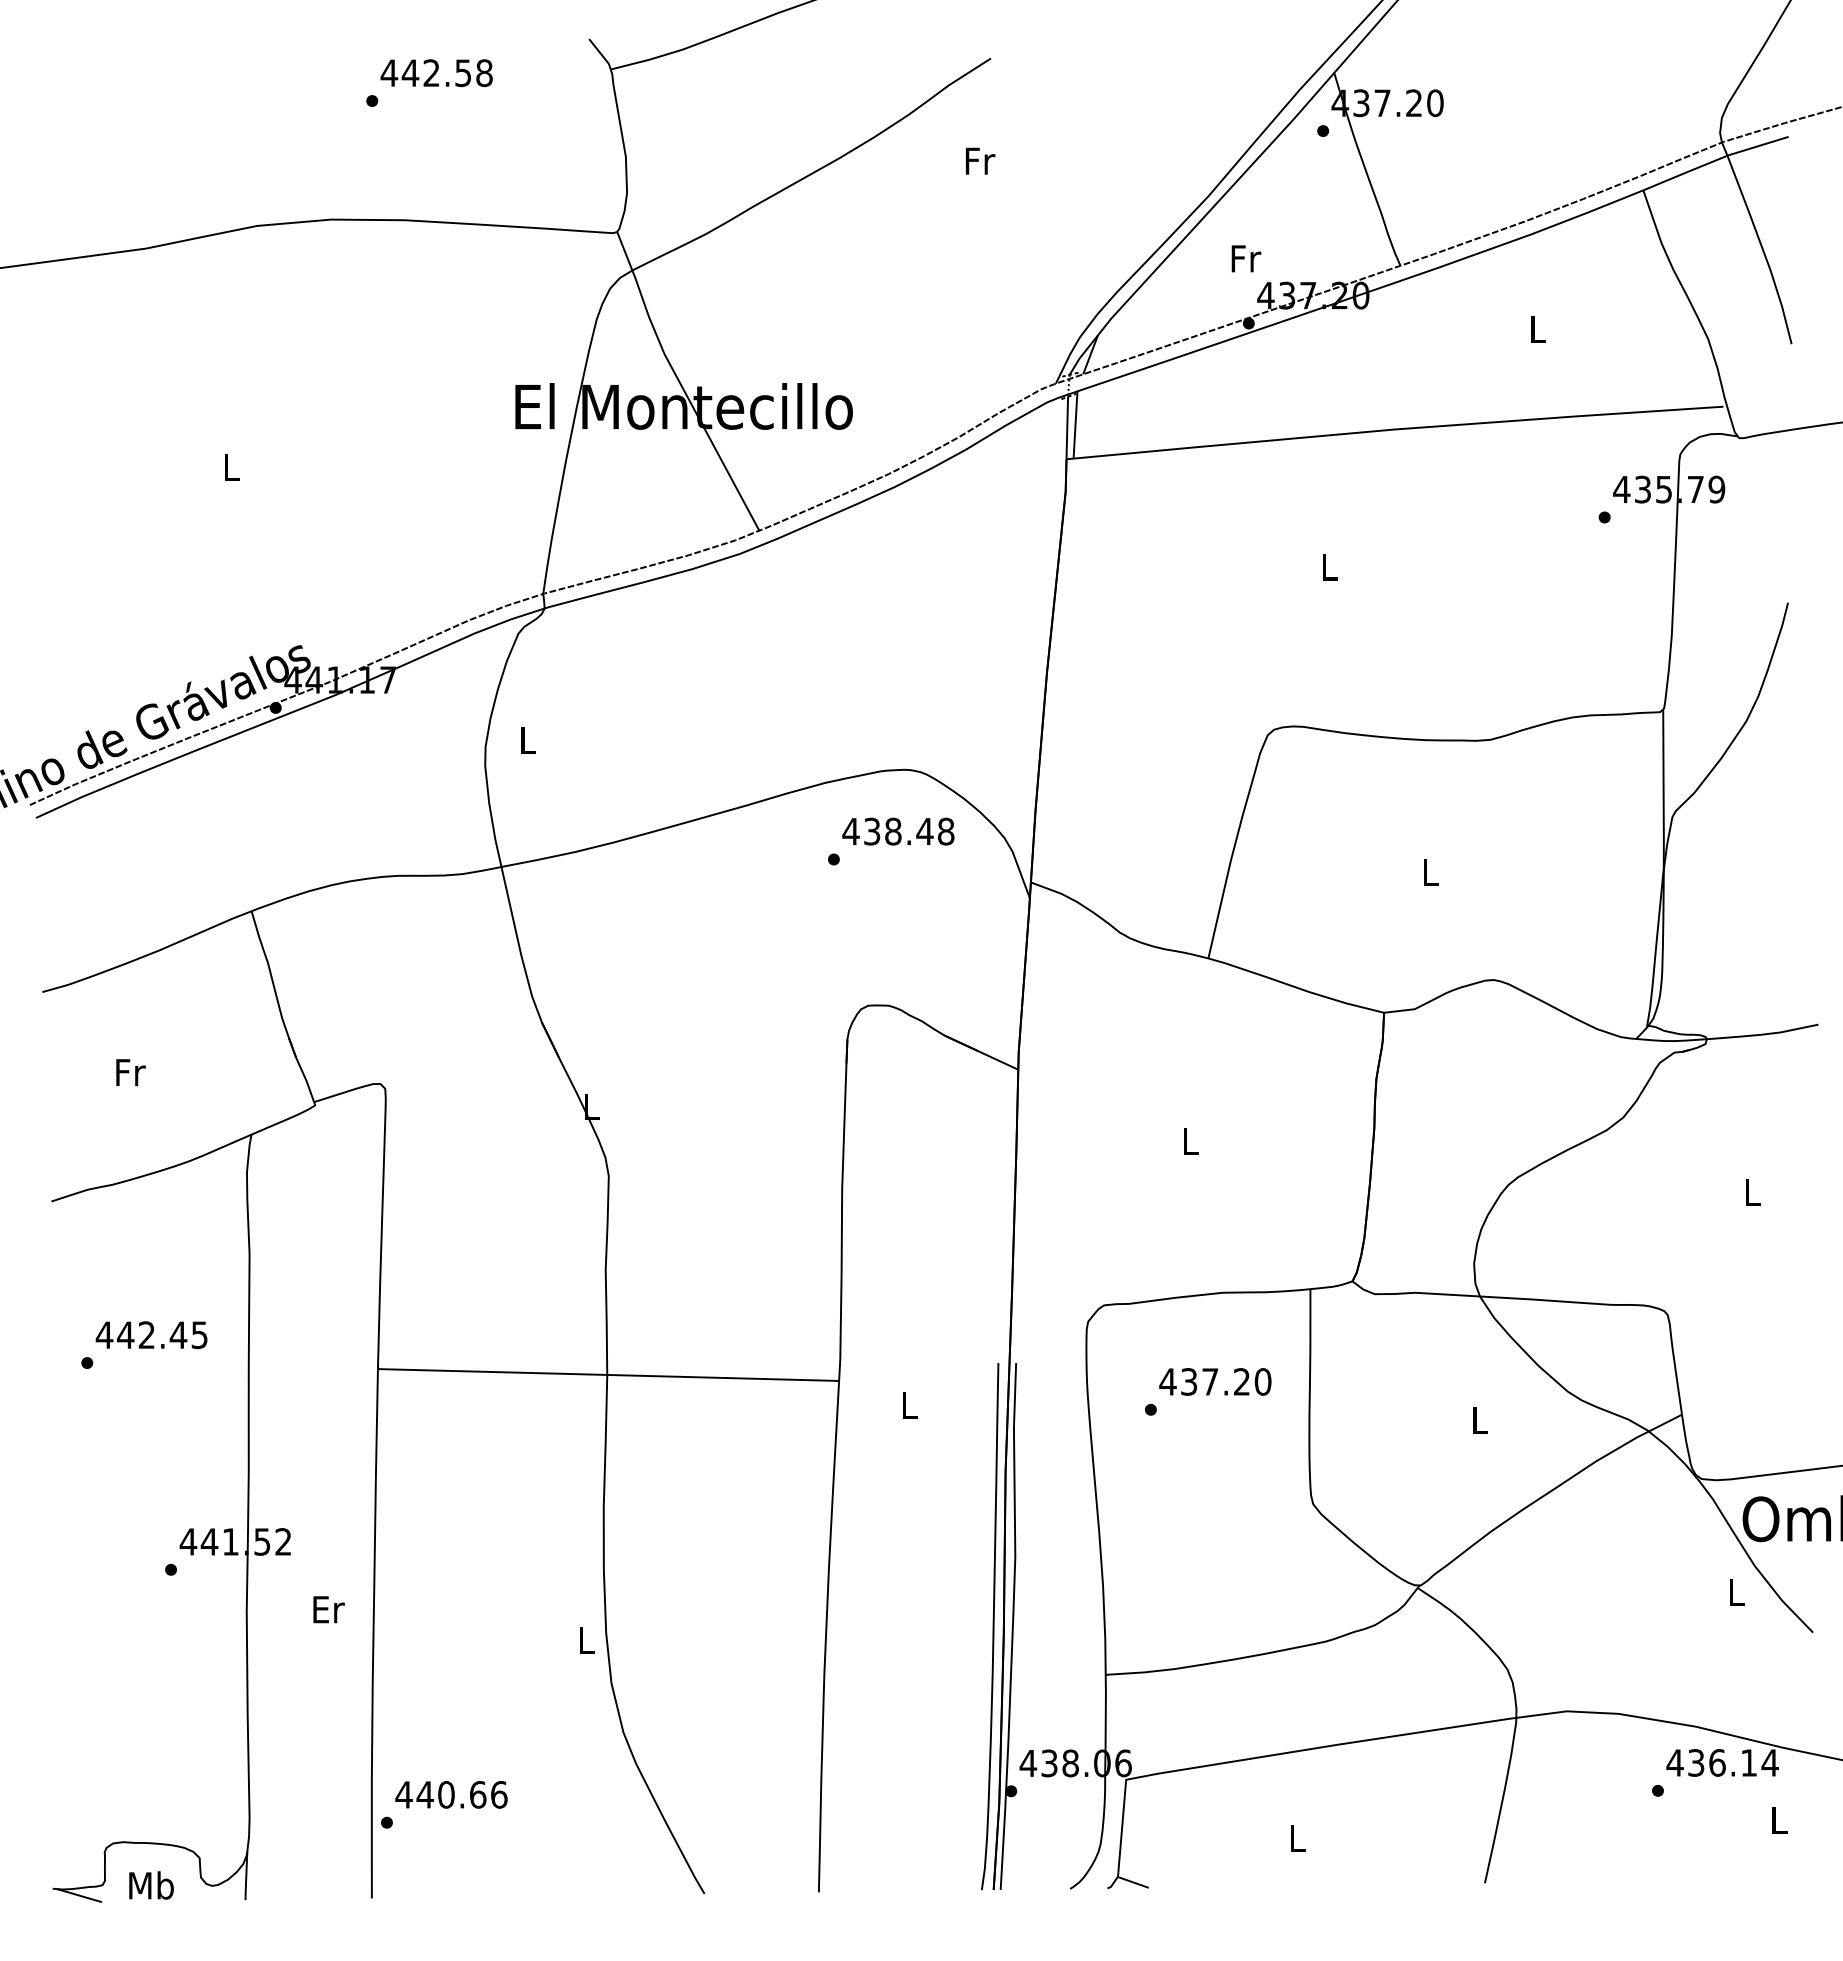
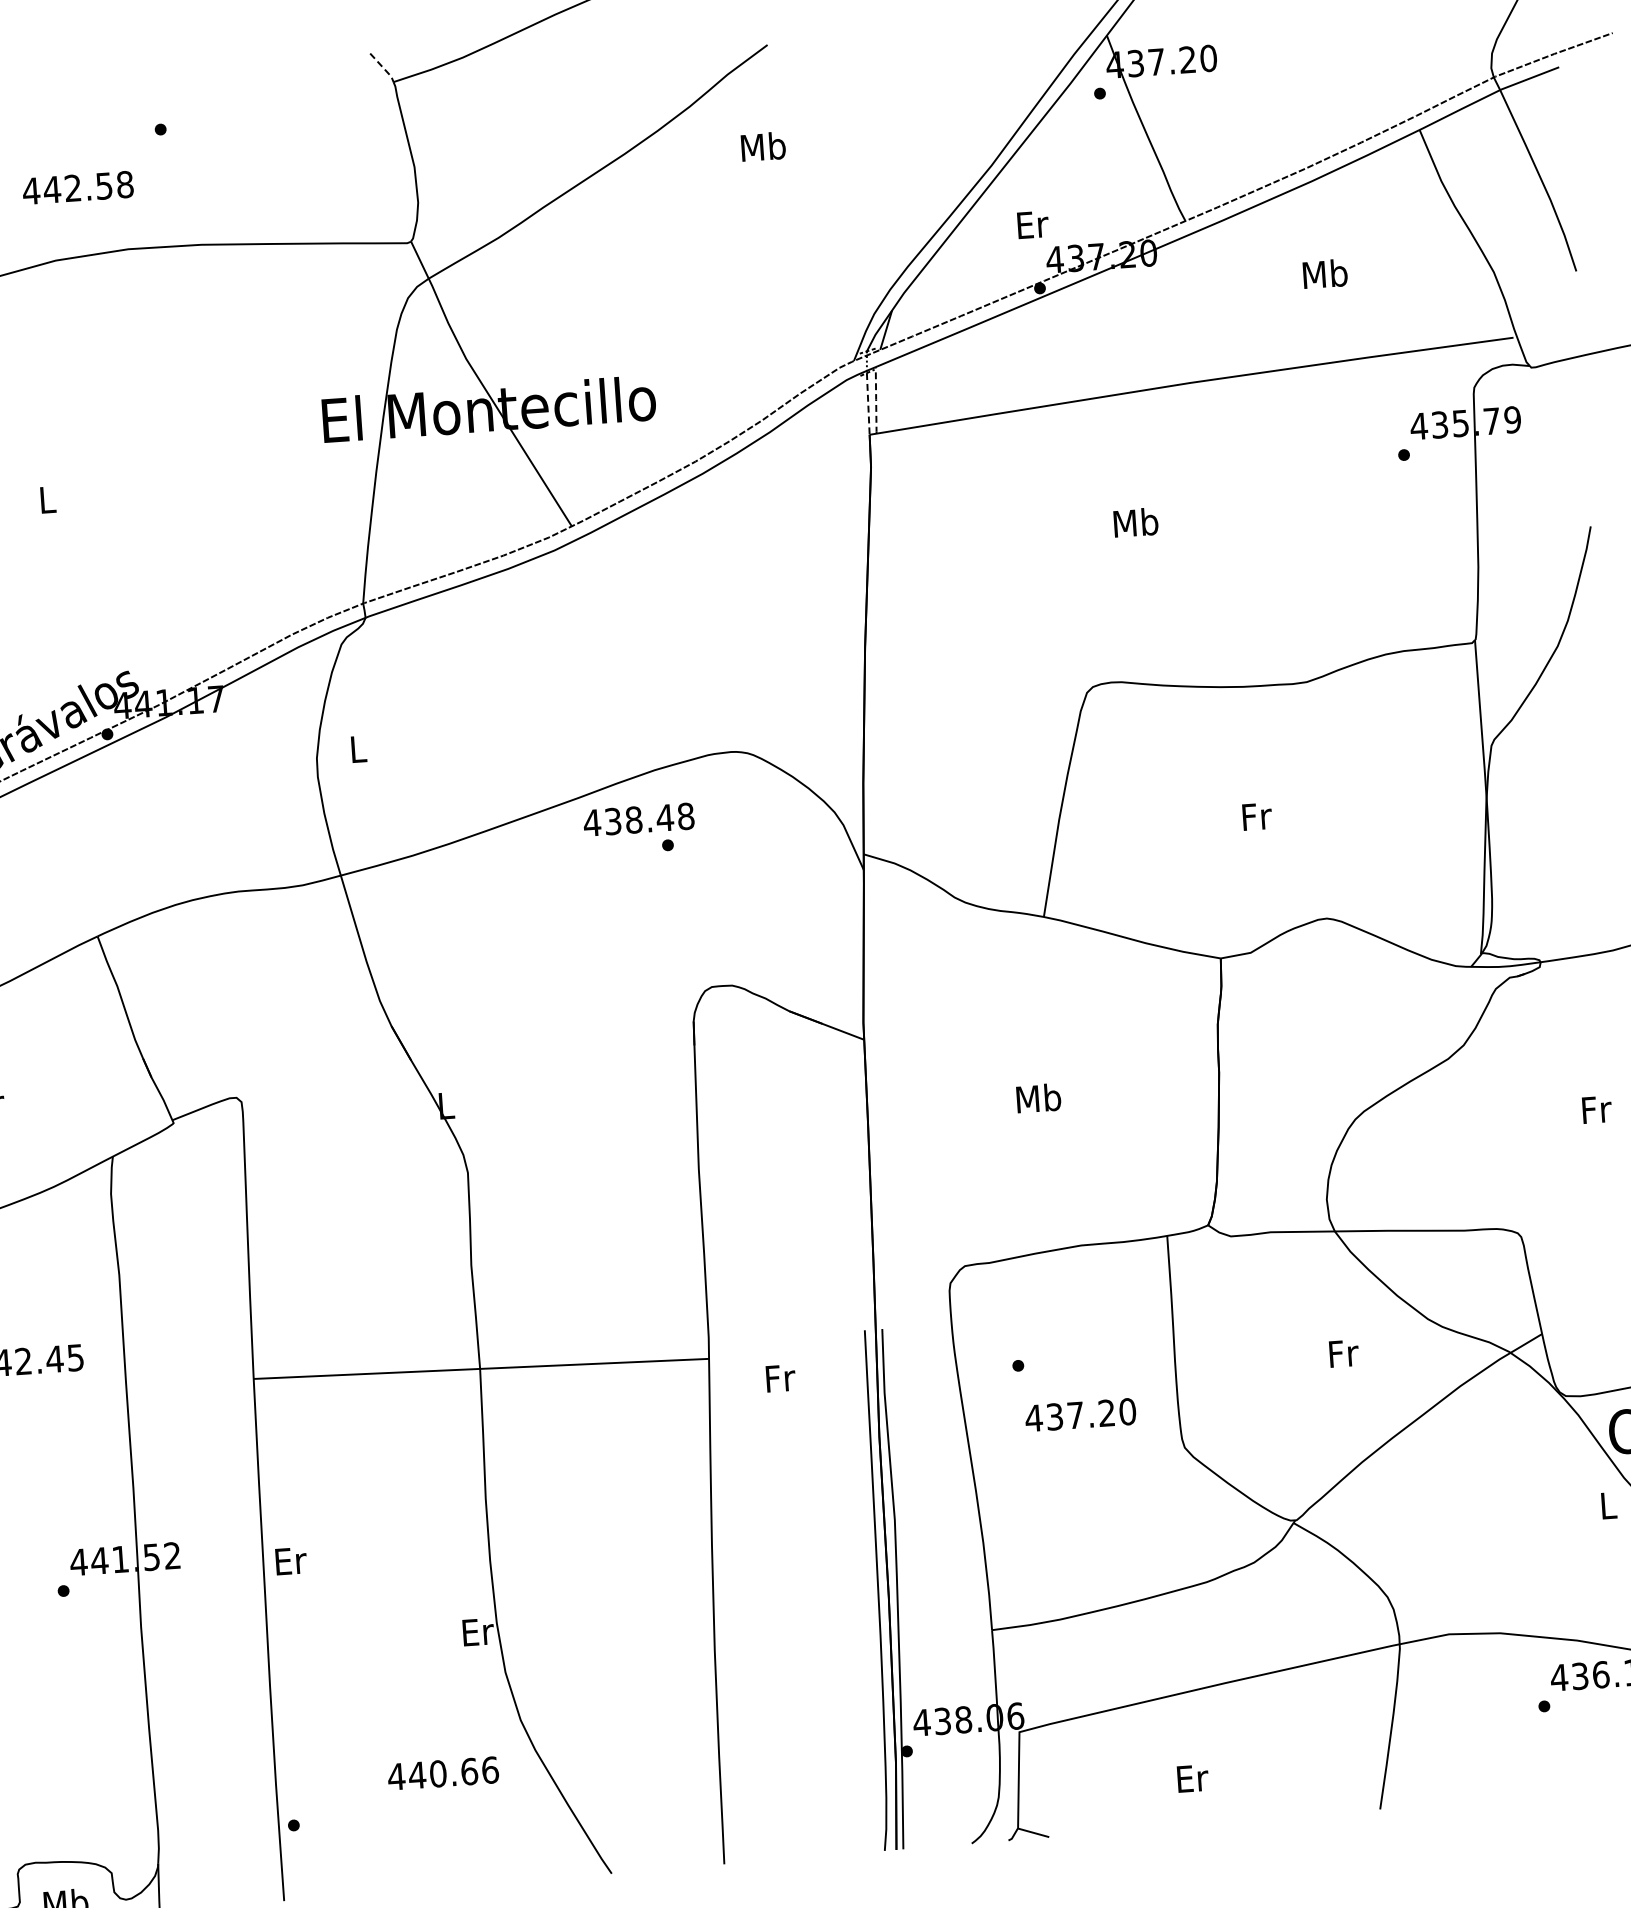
line: (601, 54) -> (383, 67), solid -> dashed
text: (436, 73) -> (77, 188), moved
text: (979, 160) -> (763, 146), Fr -> Mb
text: (1246, 258) -> (1033, 224), Fr -> Er
text: (1537, 328) -> (1324, 273), L -> Mb
line: (1075, 425) -> (876, 400), solid -> dashed
line: (1067, 428) -> (868, 404), solid -> dashed
text: (1329, 566) -> (1136, 522), L -> Mb
text: (898, 831) -> (639, 819), moved
text: (1430, 871) -> (1256, 815), L -> Fr
text: (1190, 1140) -> (1038, 1097), L -> Mb
text: (1753, 1191) -> (1597, 1109), L -> Fr
text: (1215, 1381) -> (1080, 1414), moved
text: (910, 1405) -> (781, 1378), L -> Fr
text: (1480, 1420) -> (1343, 1353), L -> Fr
text: (328, 1609) -> (290, 1560), moved
text: (586, 1640) -> (477, 1632), L -> Er
text: (451, 1794) -> (443, 1773), moved
text: (1297, 1838) -> (1192, 1778), L -> Er

